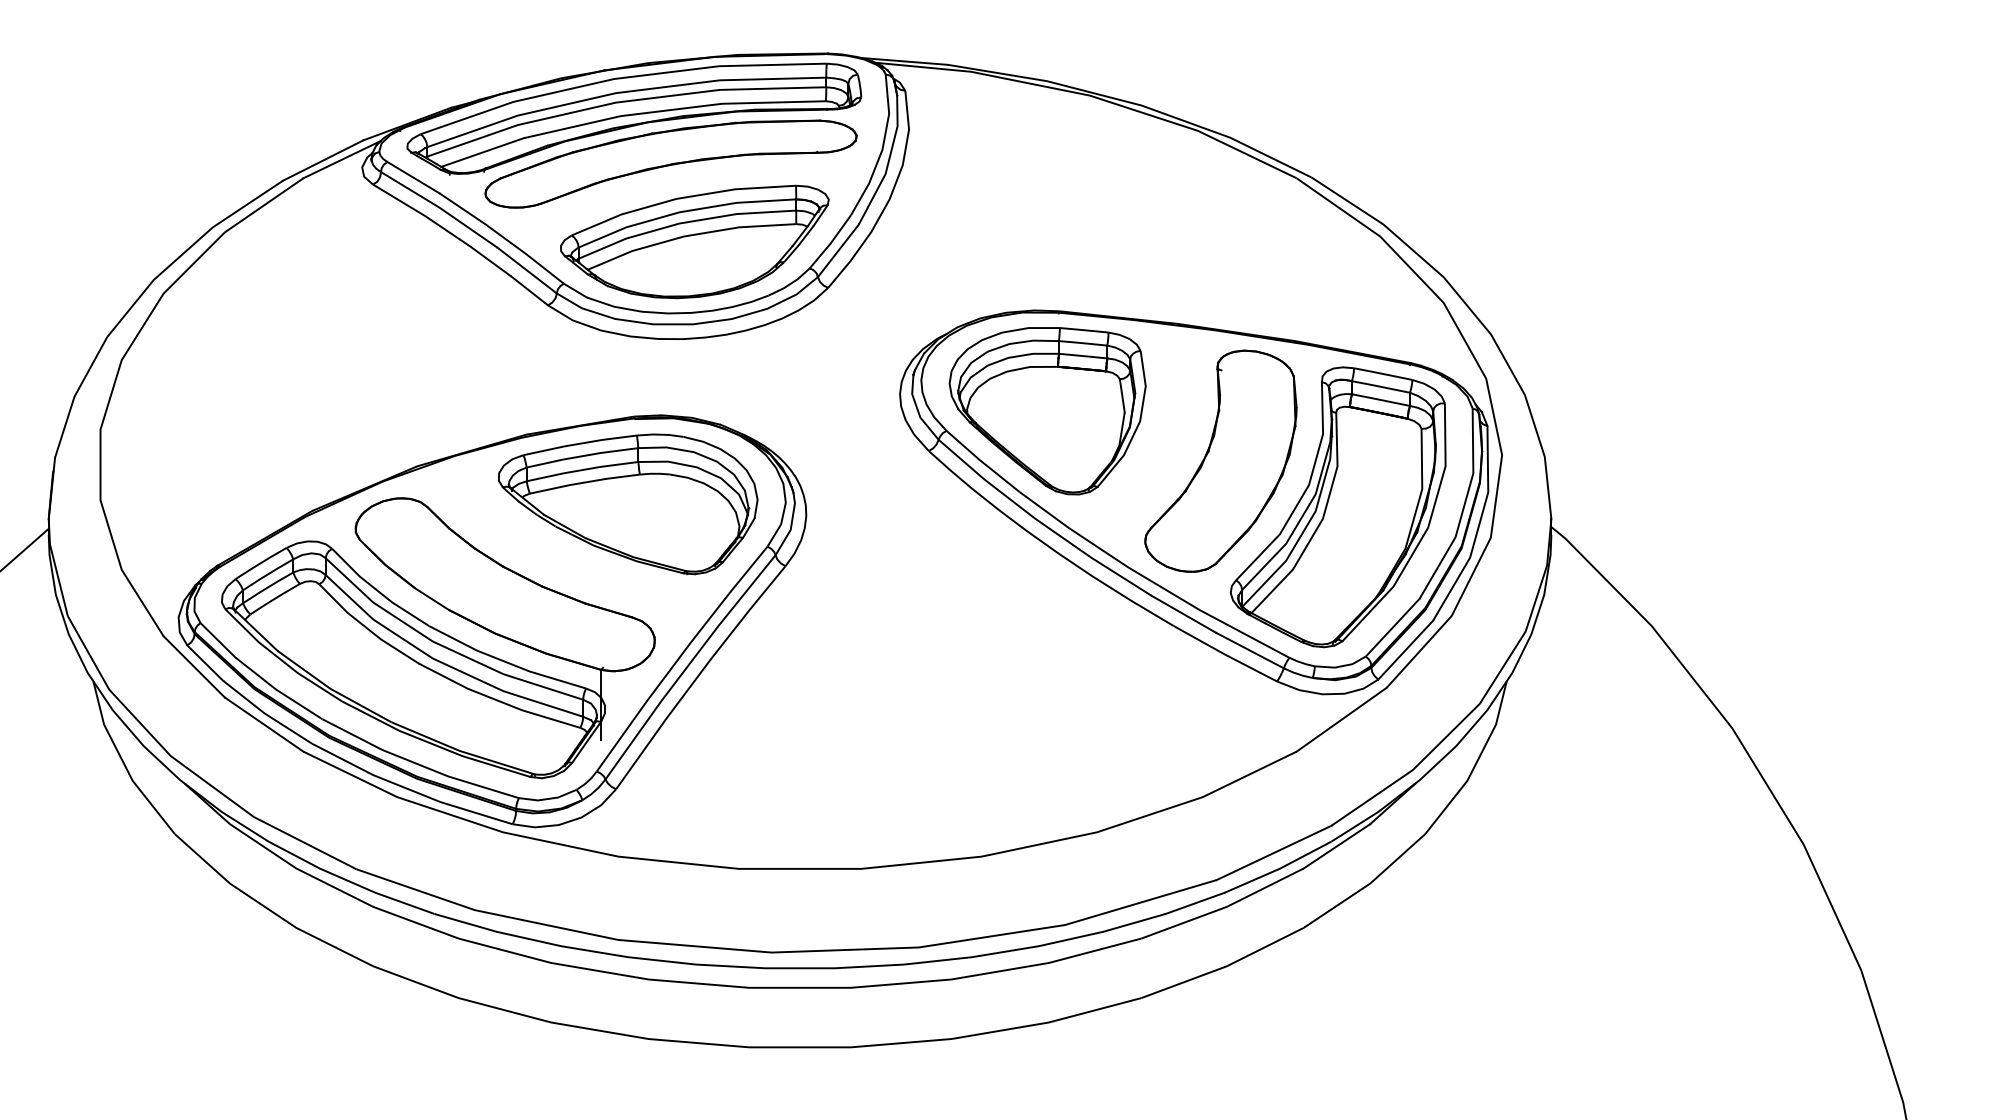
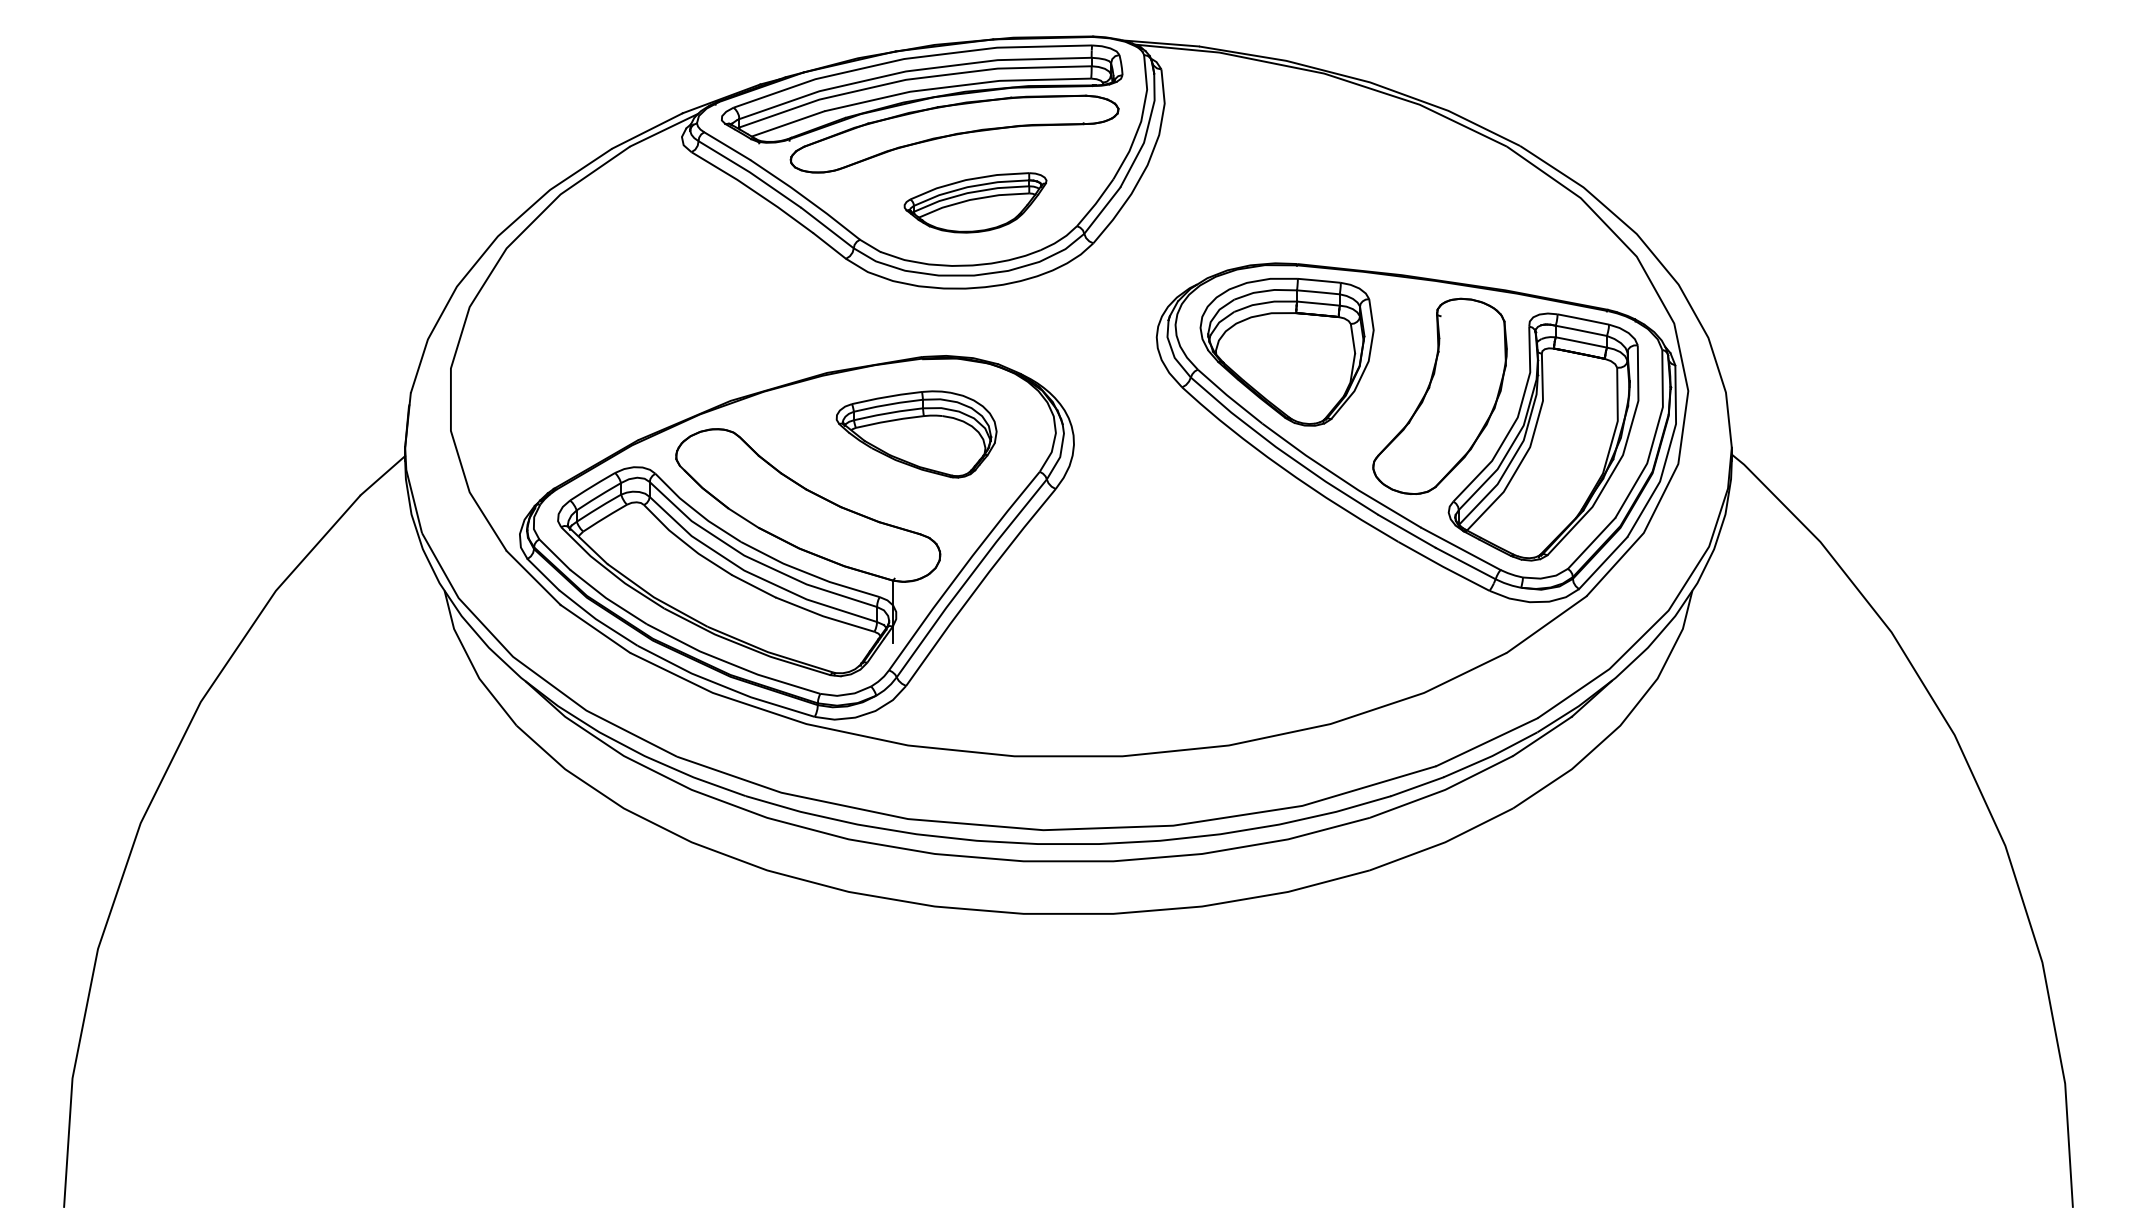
part: (694, 241) -> (975, 202), size x0.6
part: (627, 504) -> (916, 434), size x0.7

